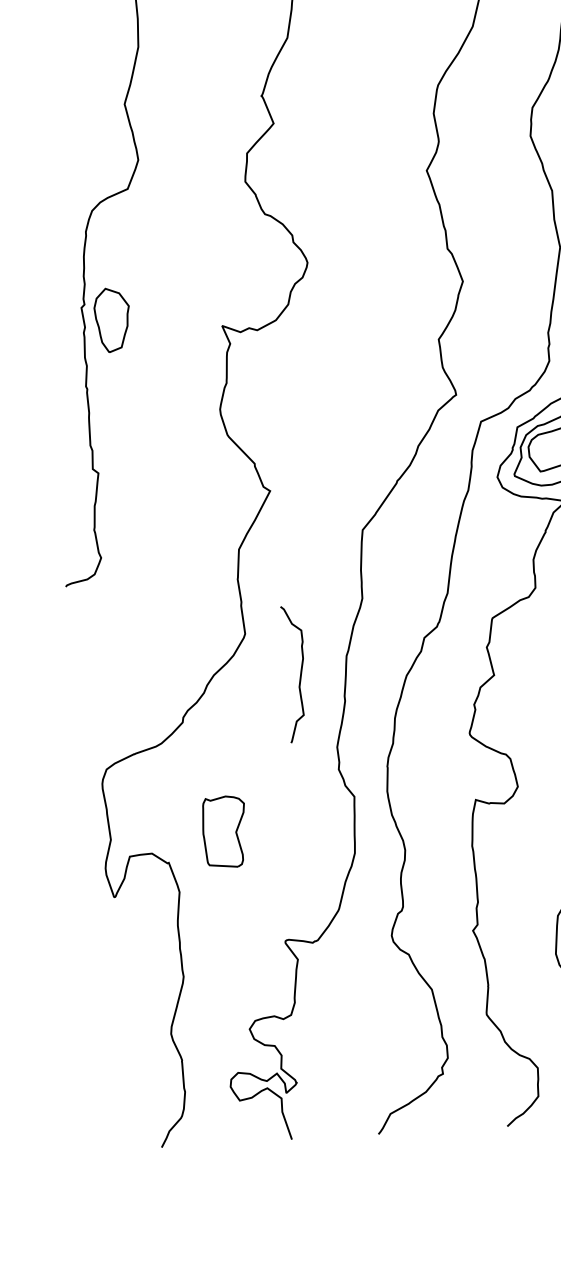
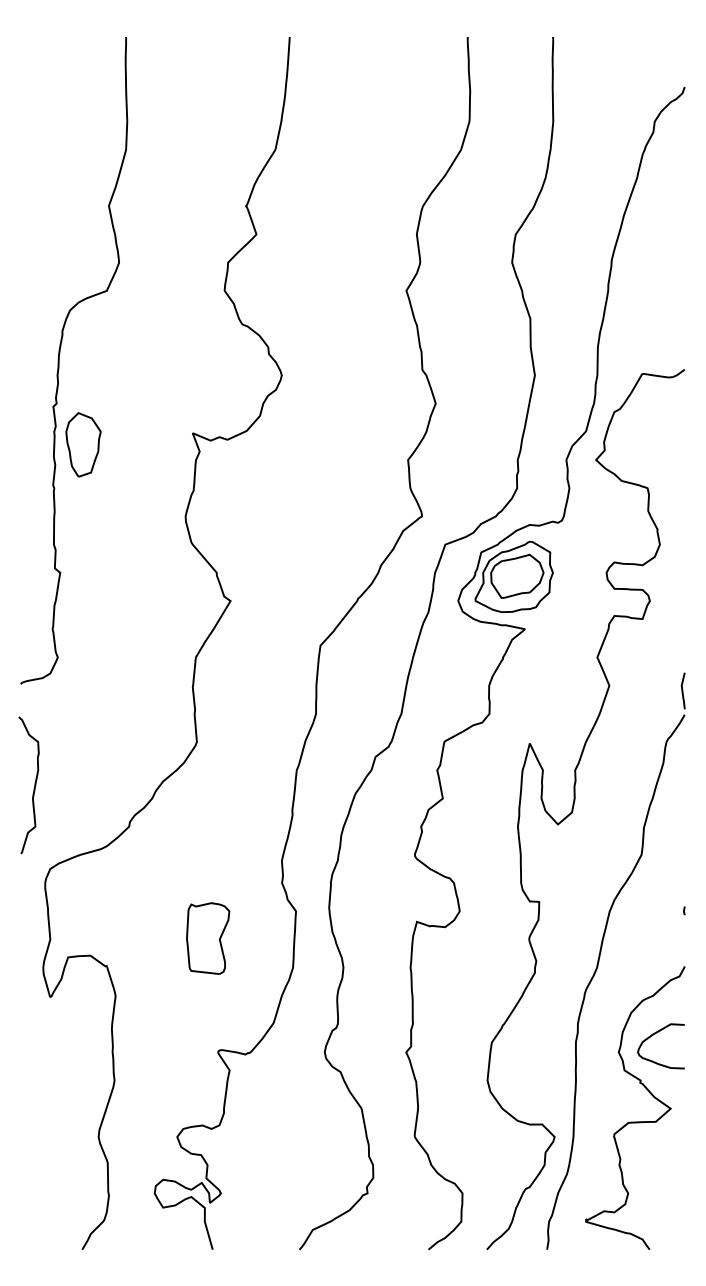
part: (112, 319) -> (83, 444), moved
curve: (299, 677) -> (33, 788), moved
part: (224, 831) -> (208, 938), moved

